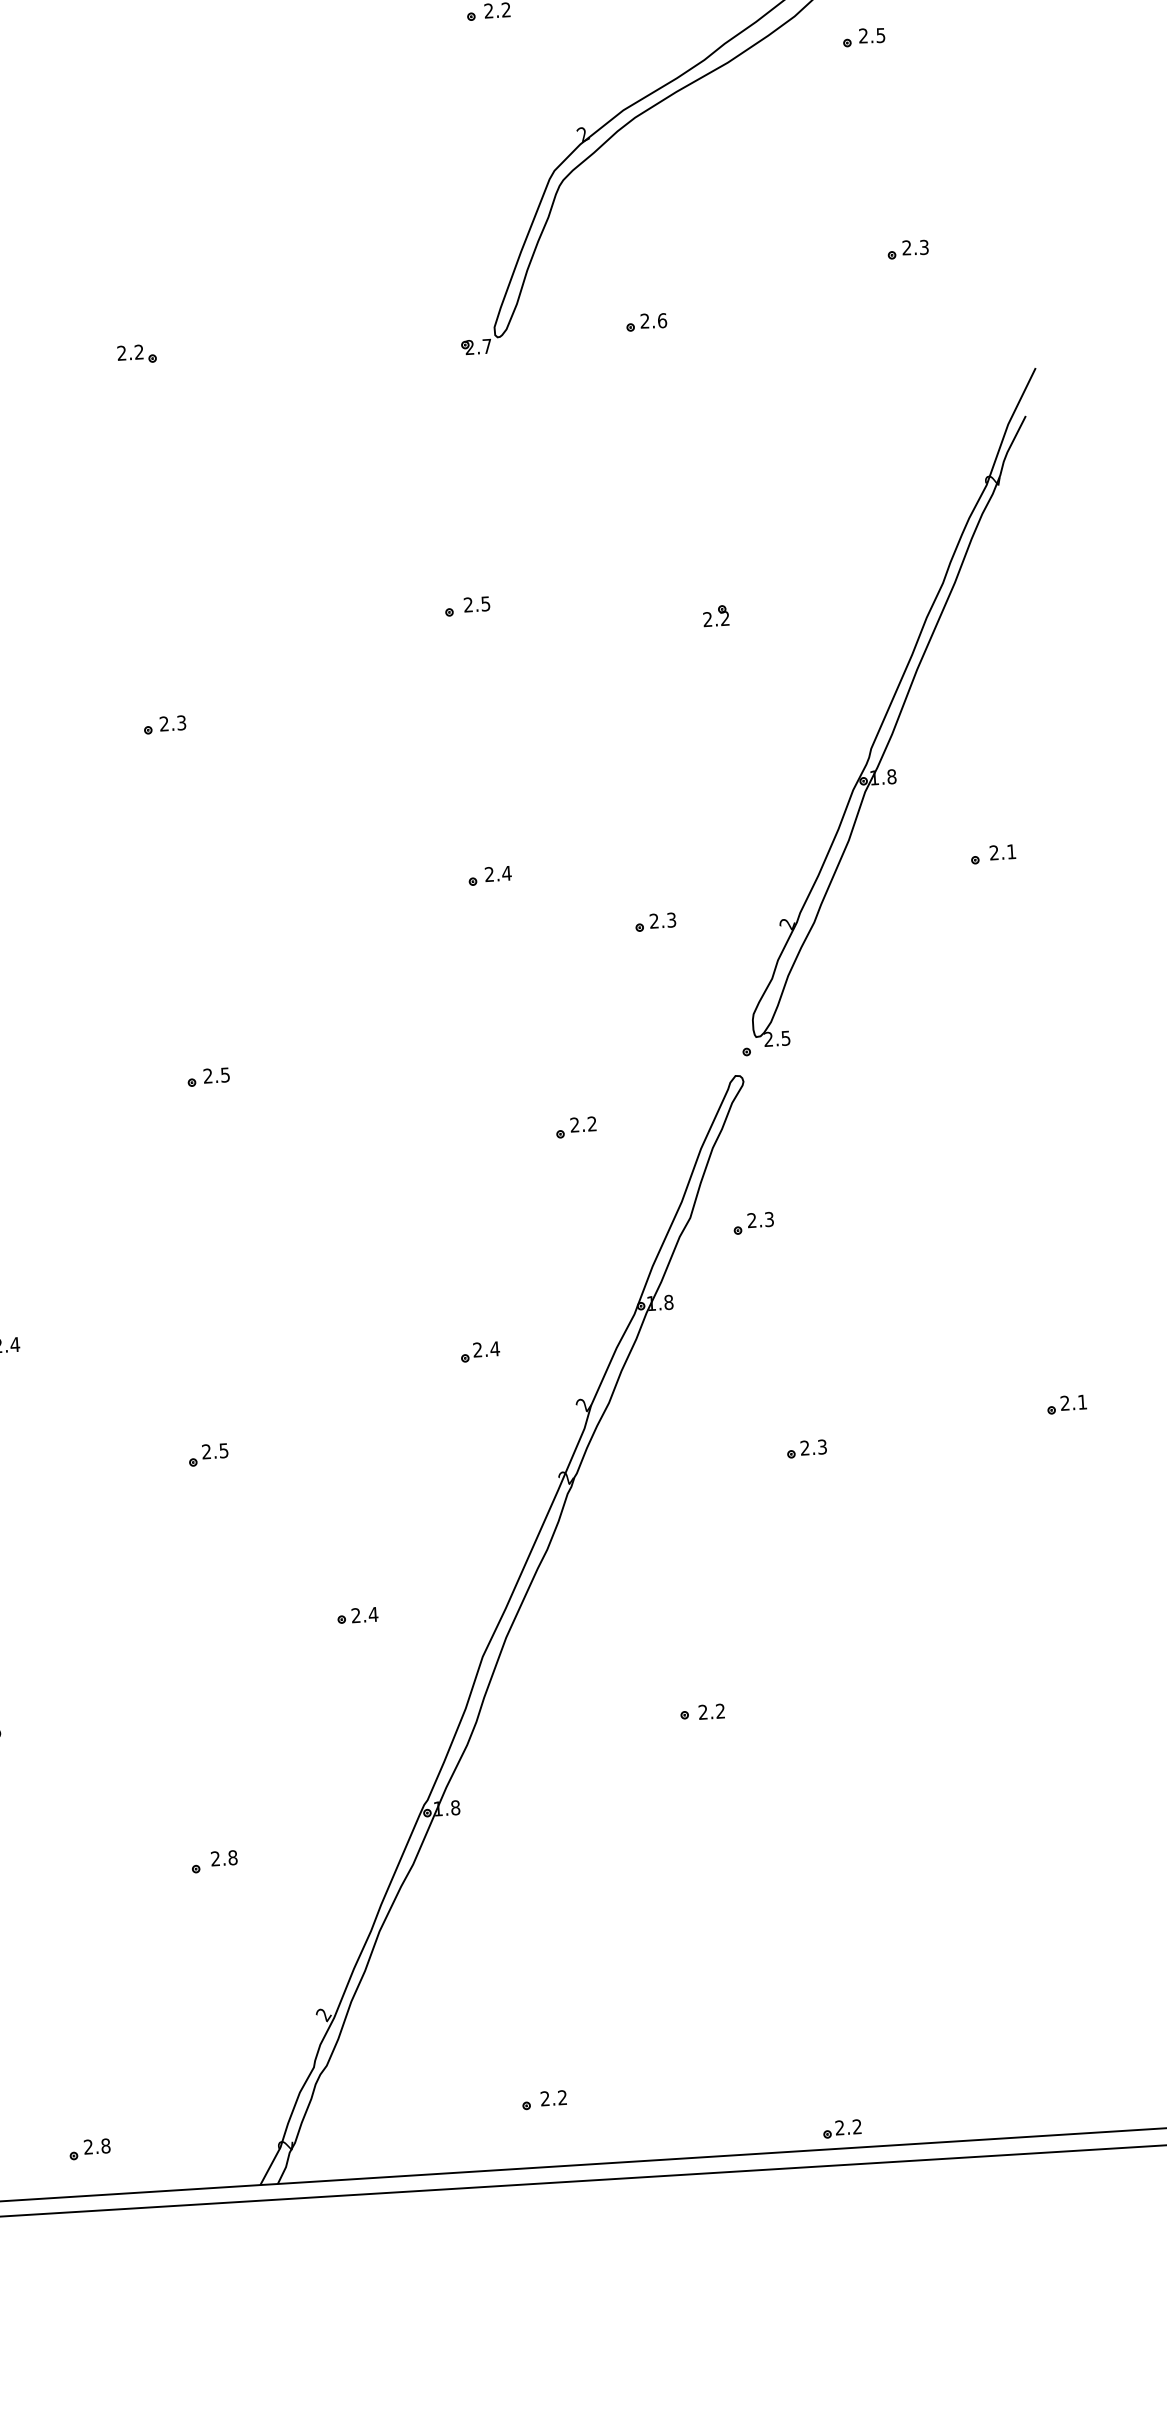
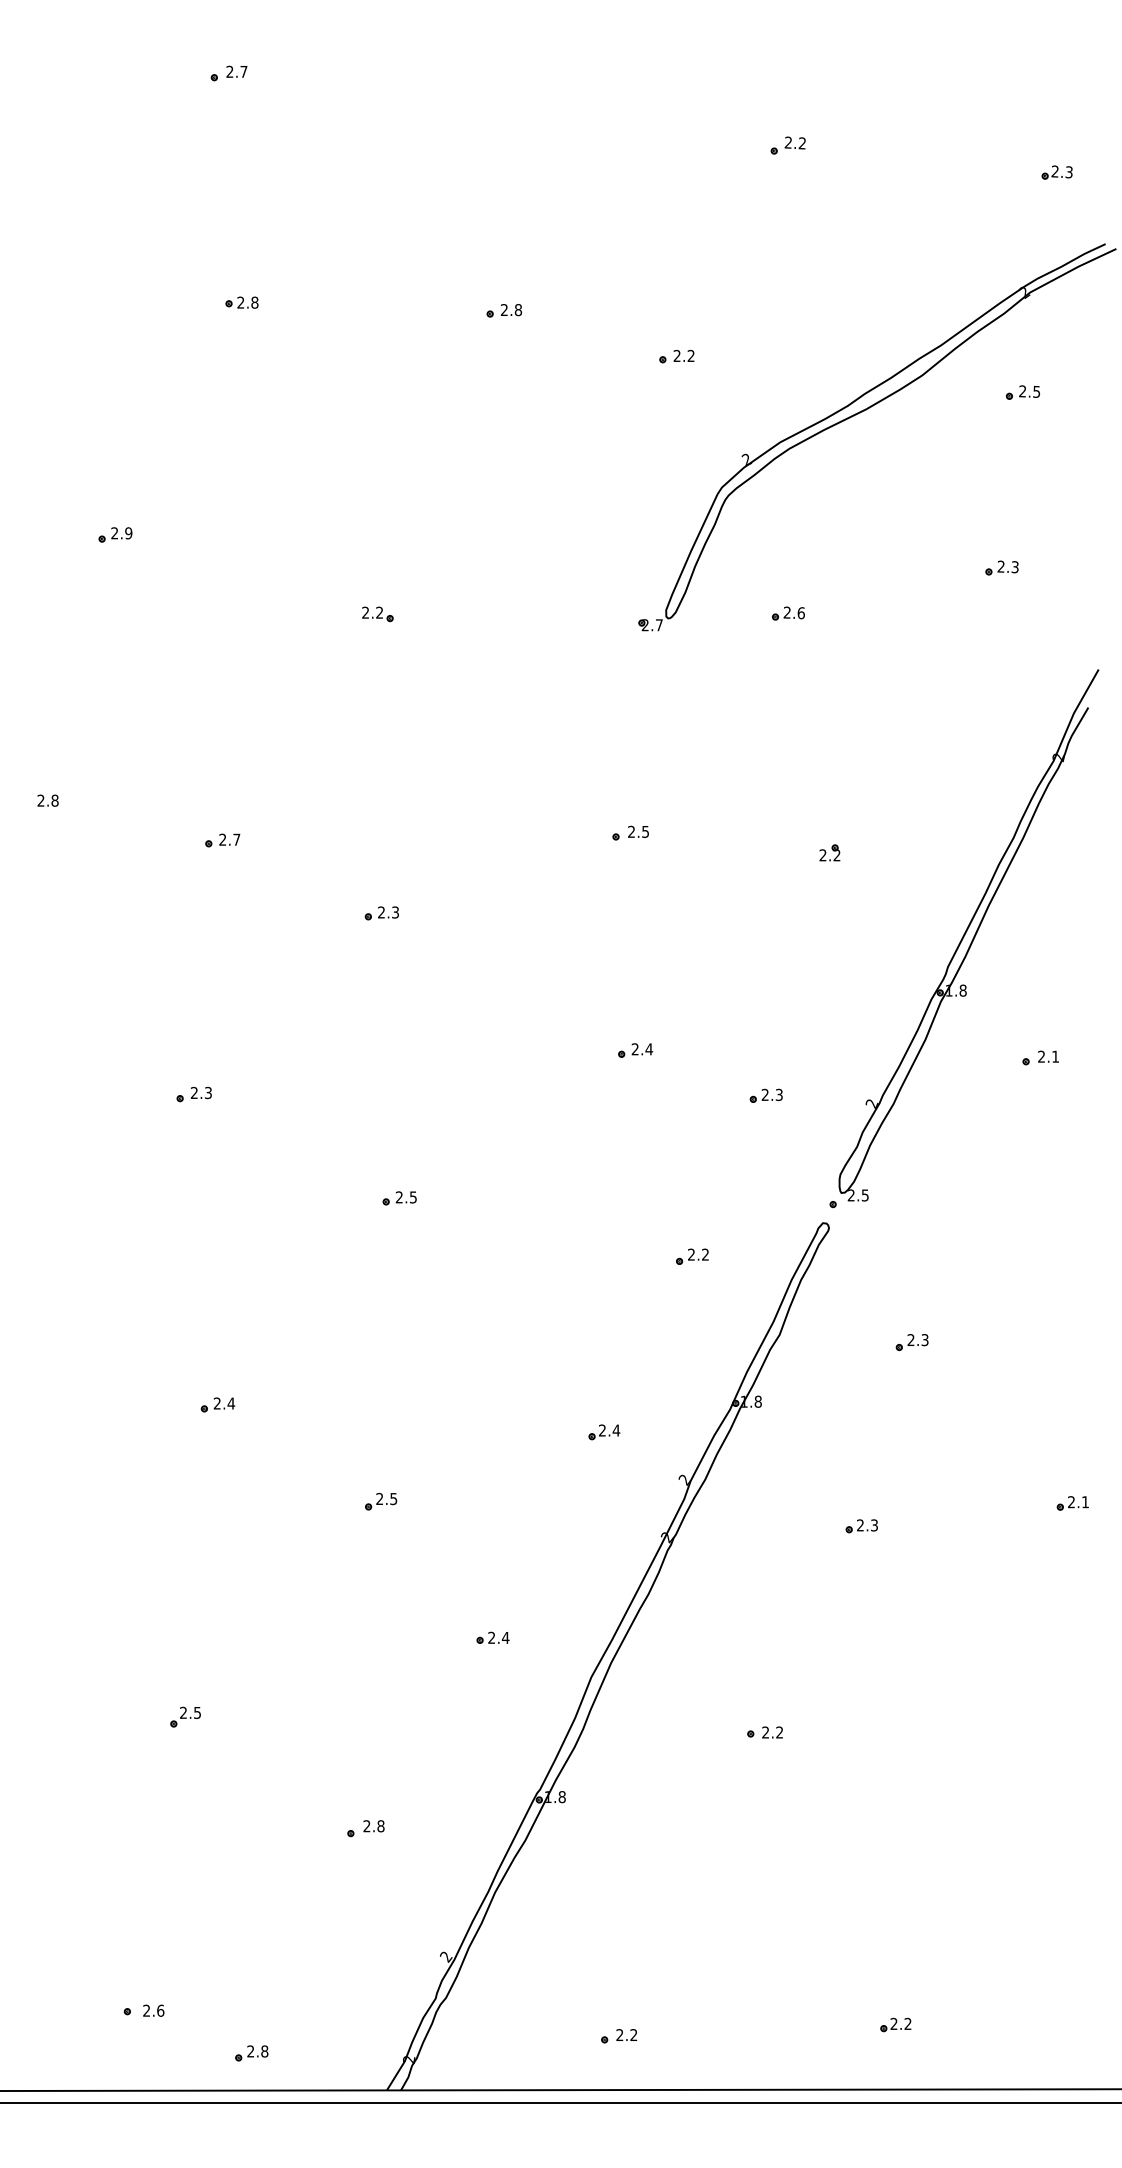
part: (863, 37) -> (1022, 392), moved
part: (752, 1223) -> (911, 1342), moved
part: (841, 2128) -> (895, 2024), moved

